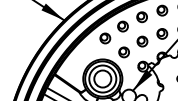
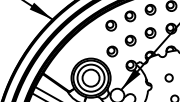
part: (105, 38) -> (93, 37), removed

